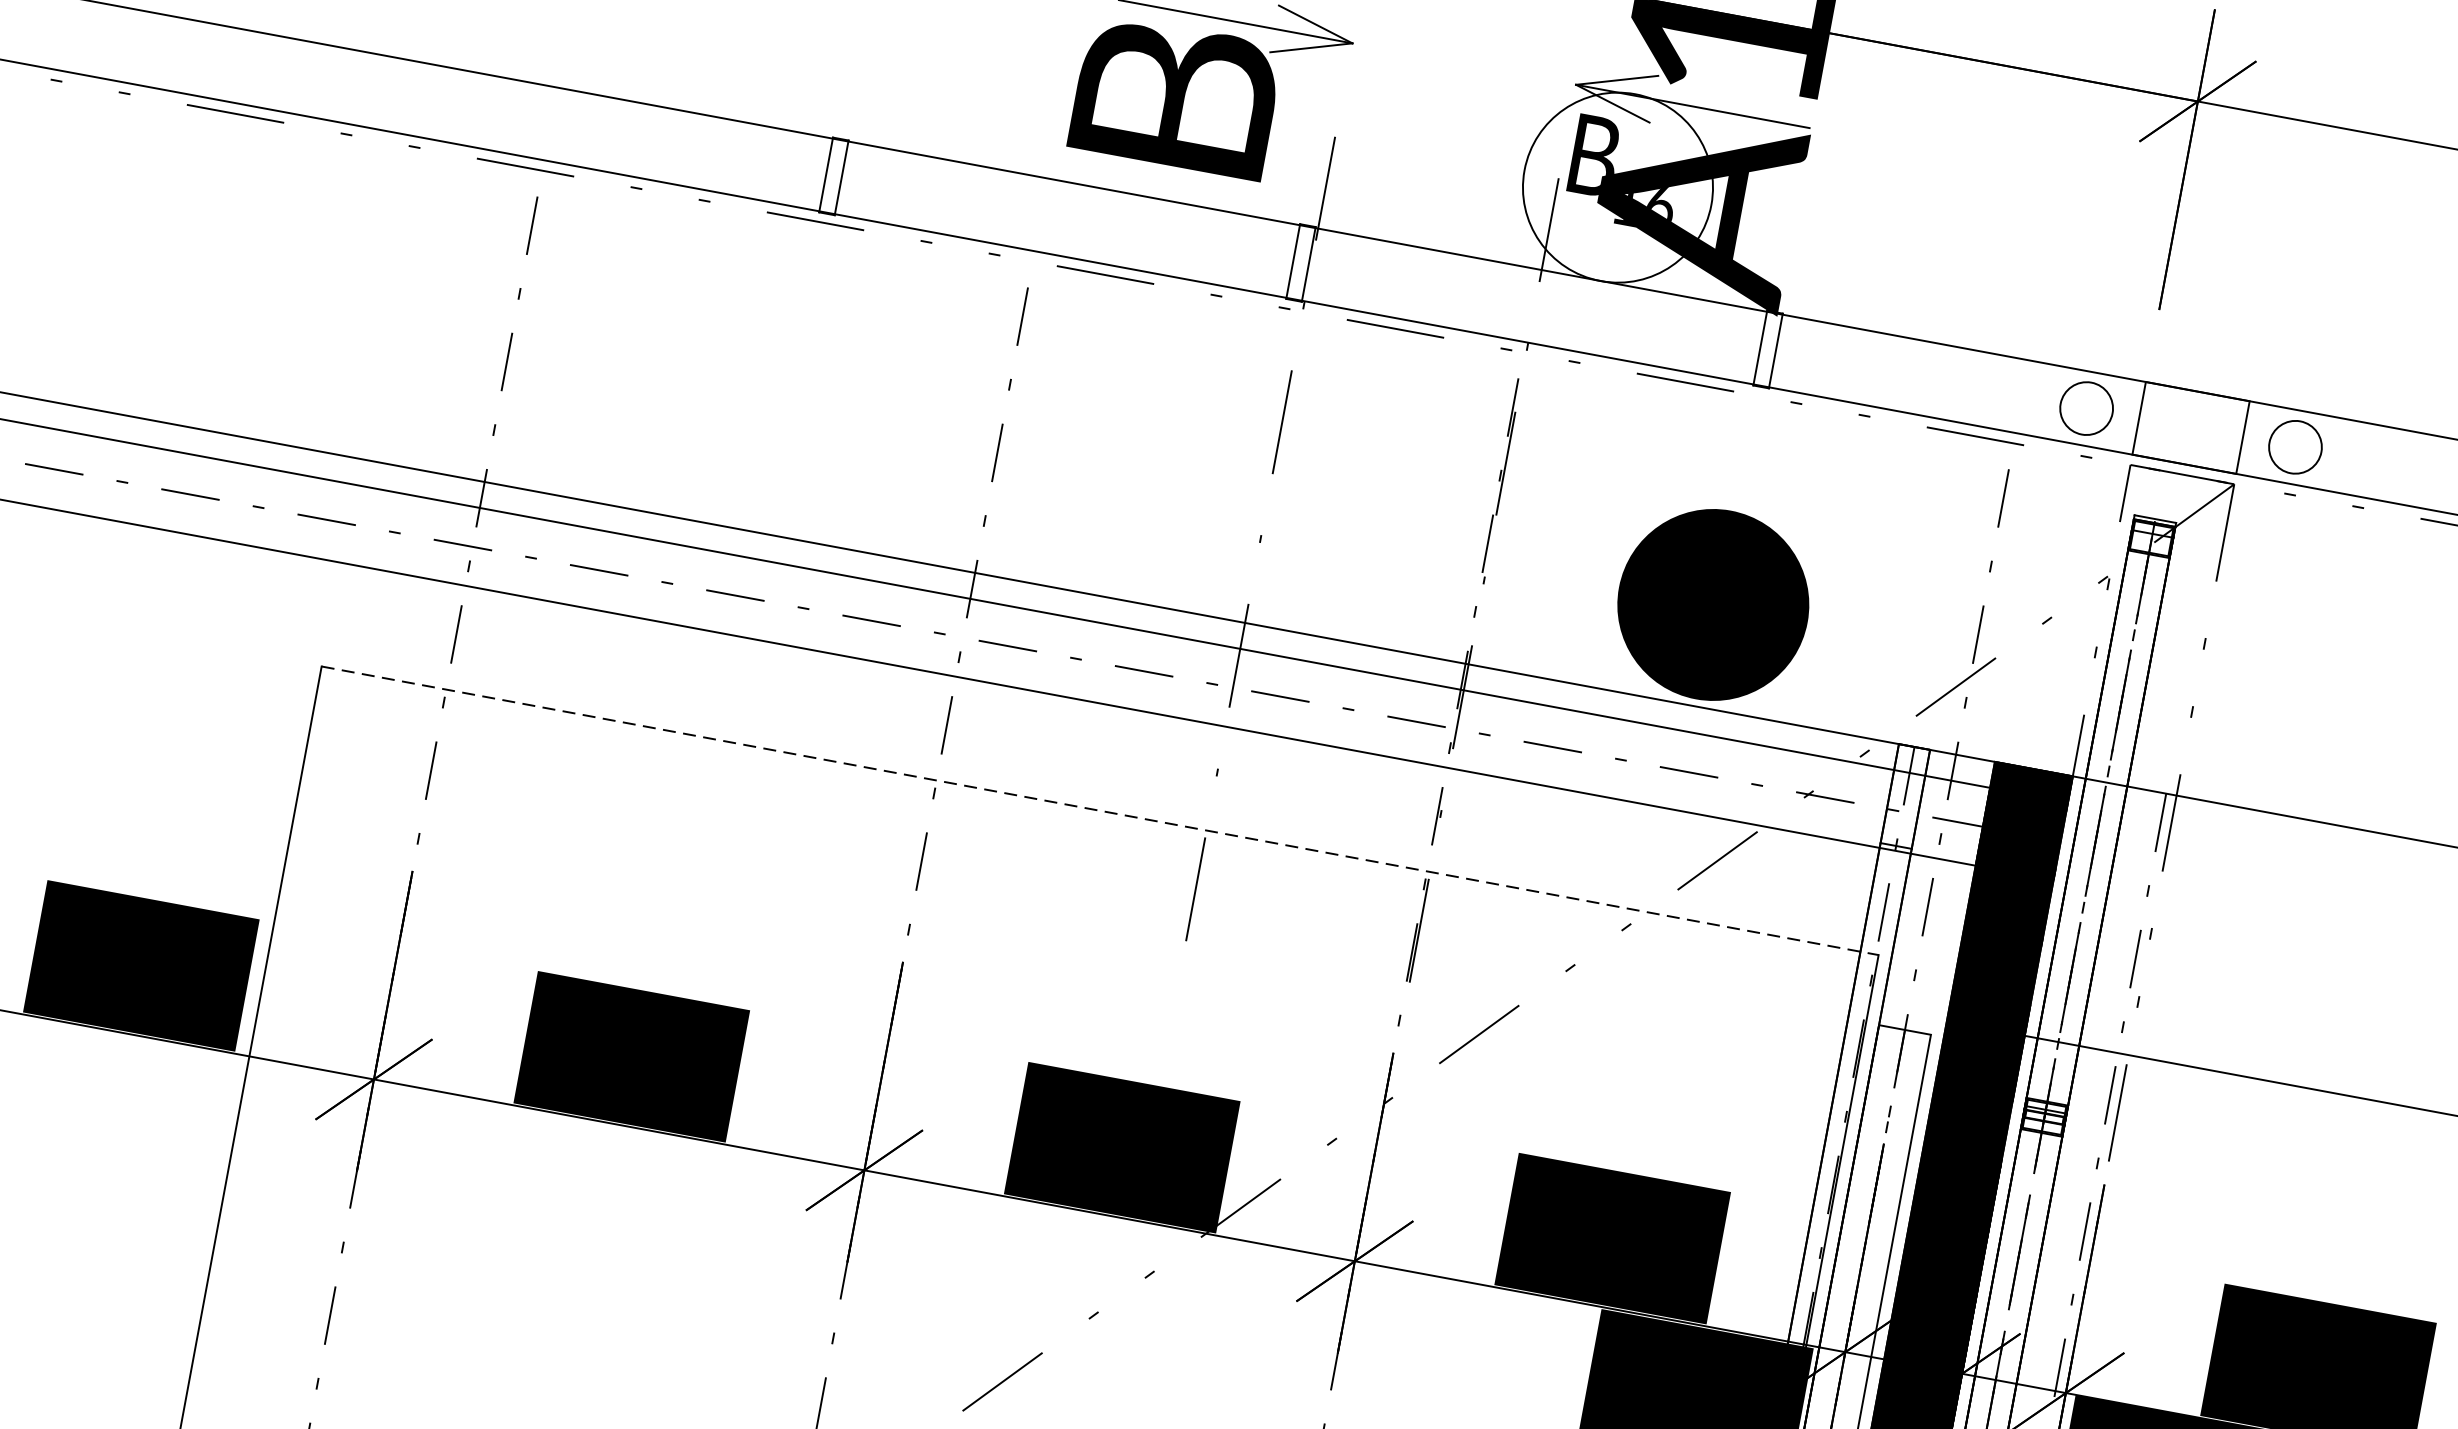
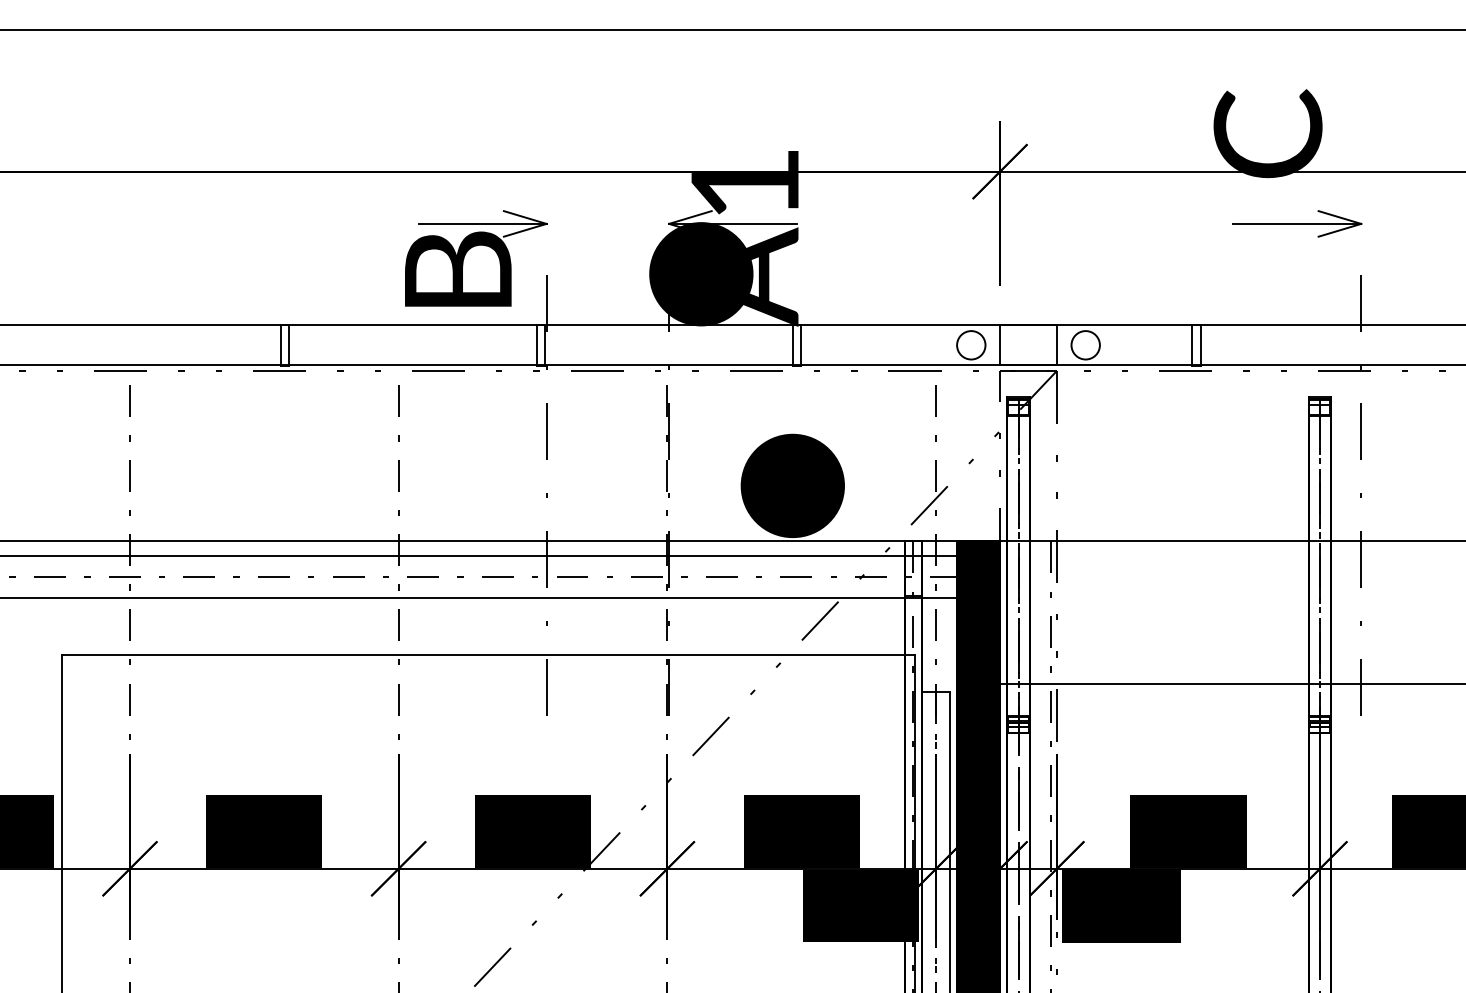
fill: (1618, 188) -> (701, 274), added
line: (1100, 811) -> (488, 655), dashed -> solid

